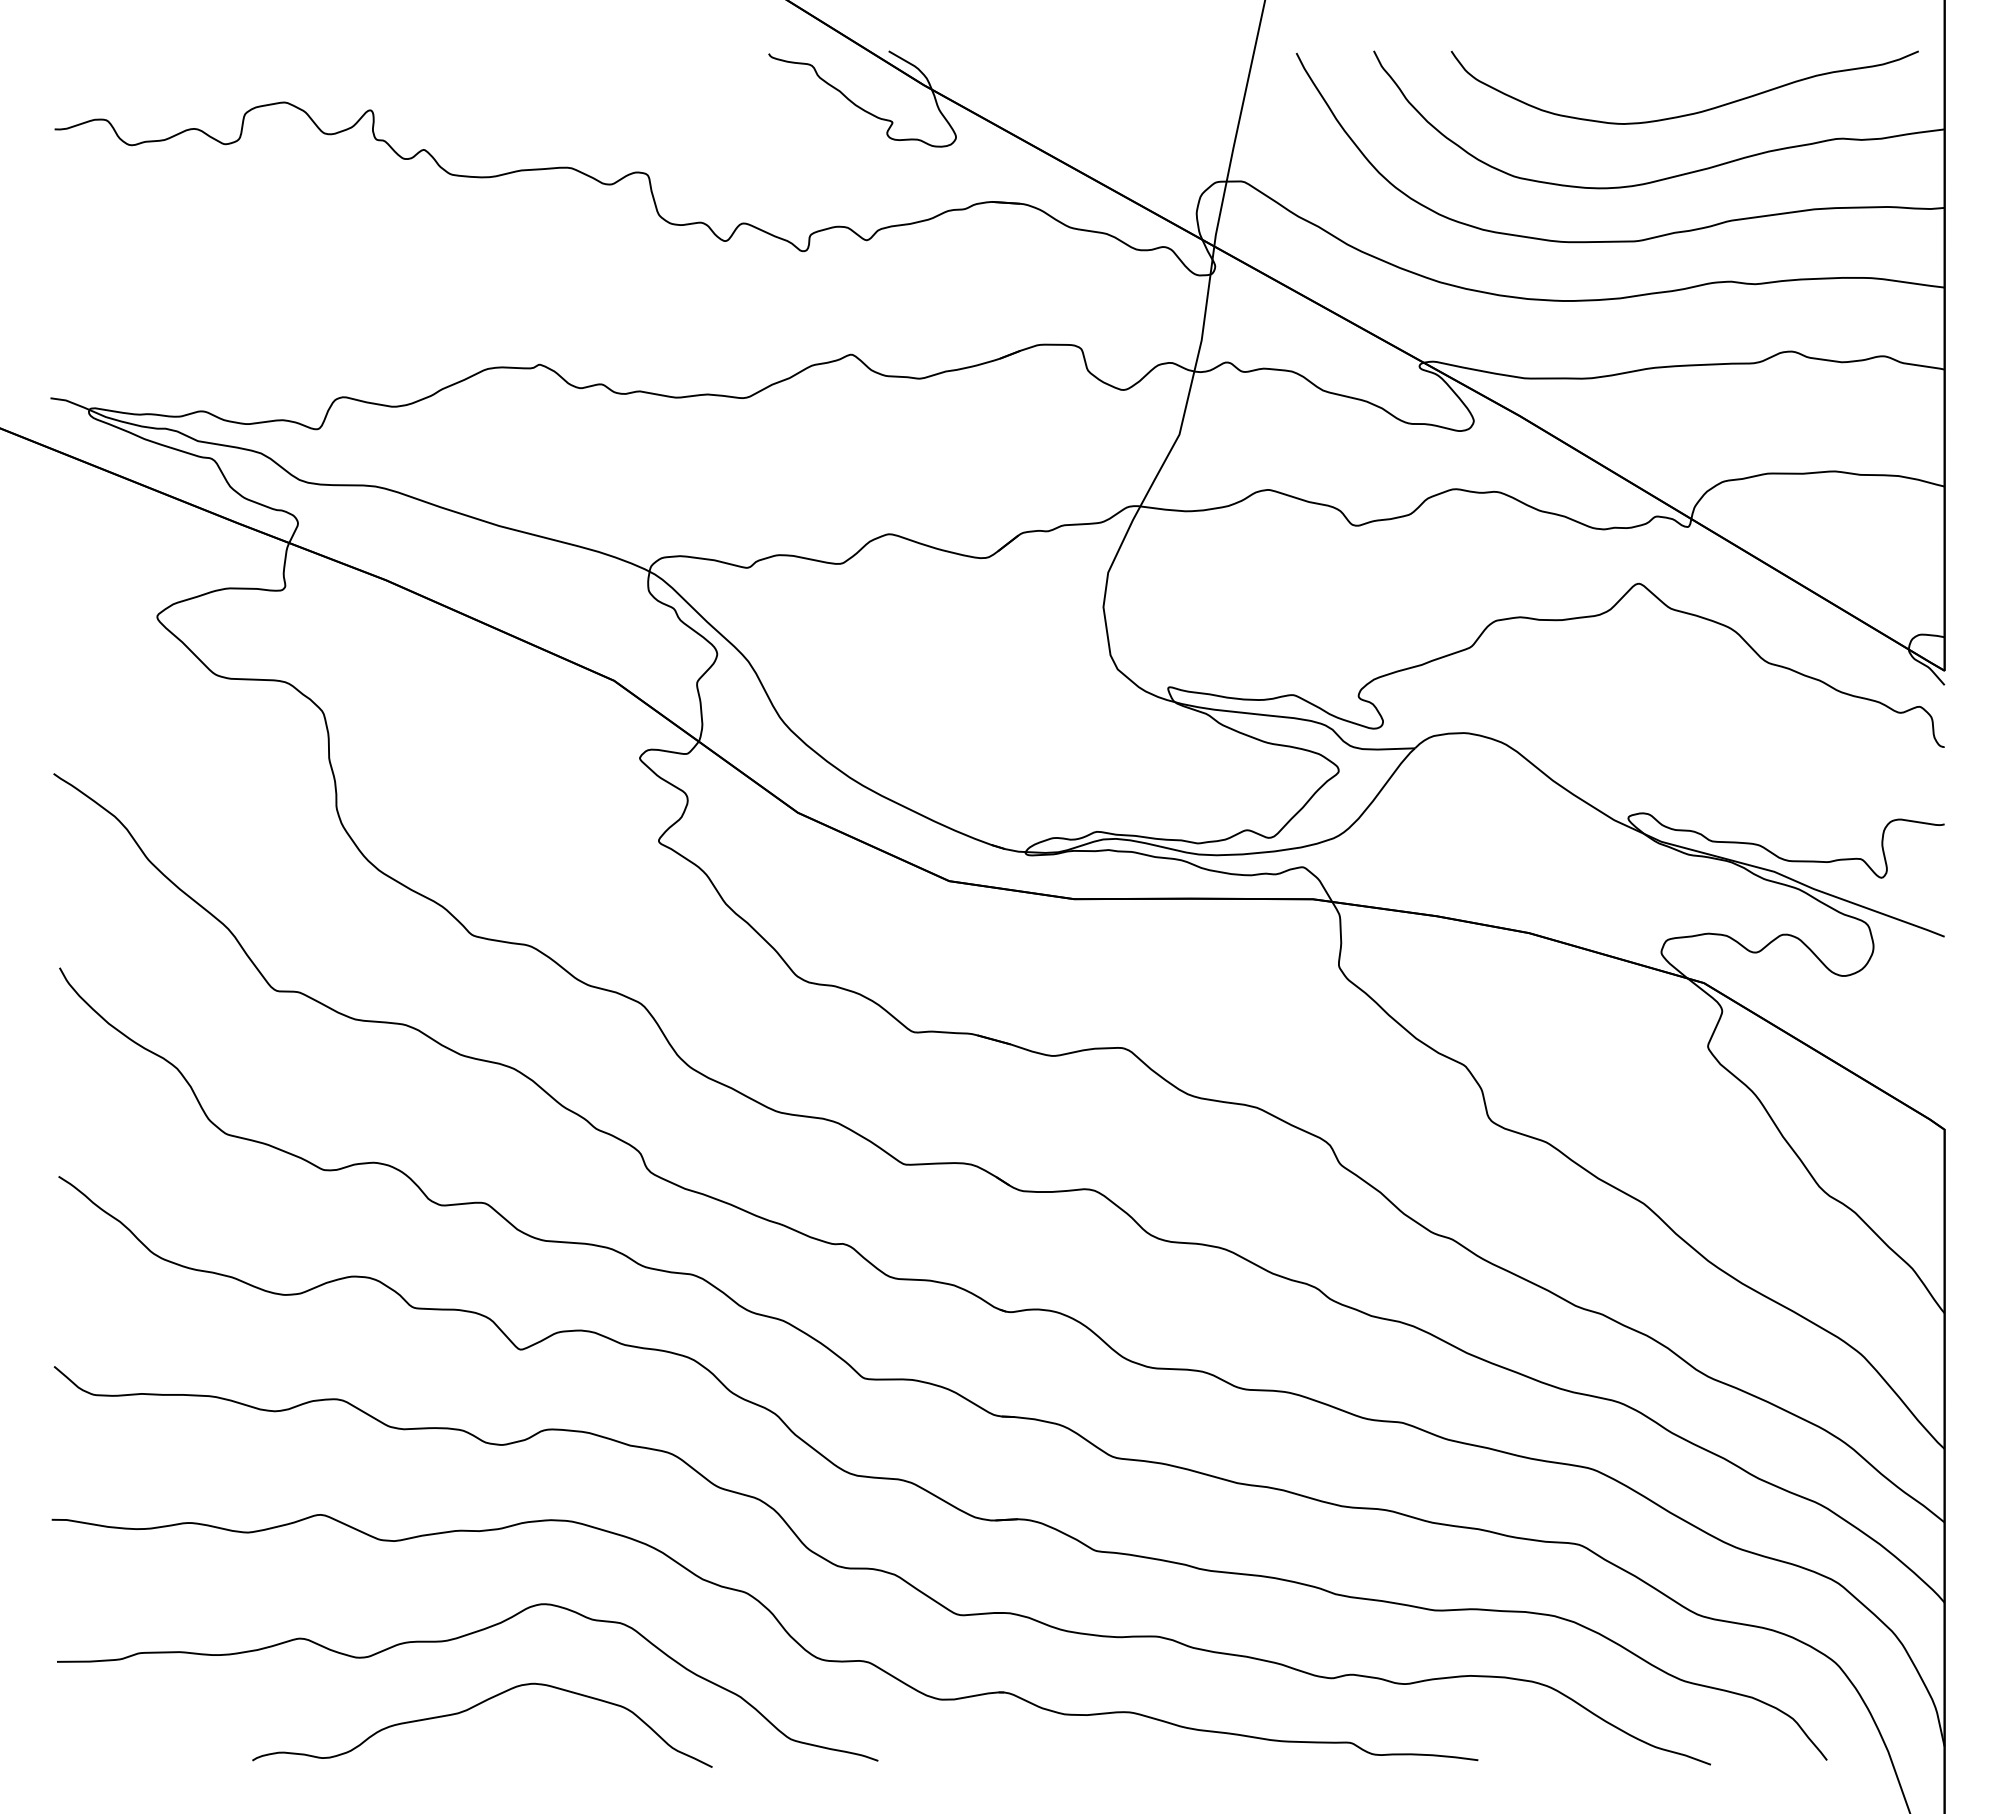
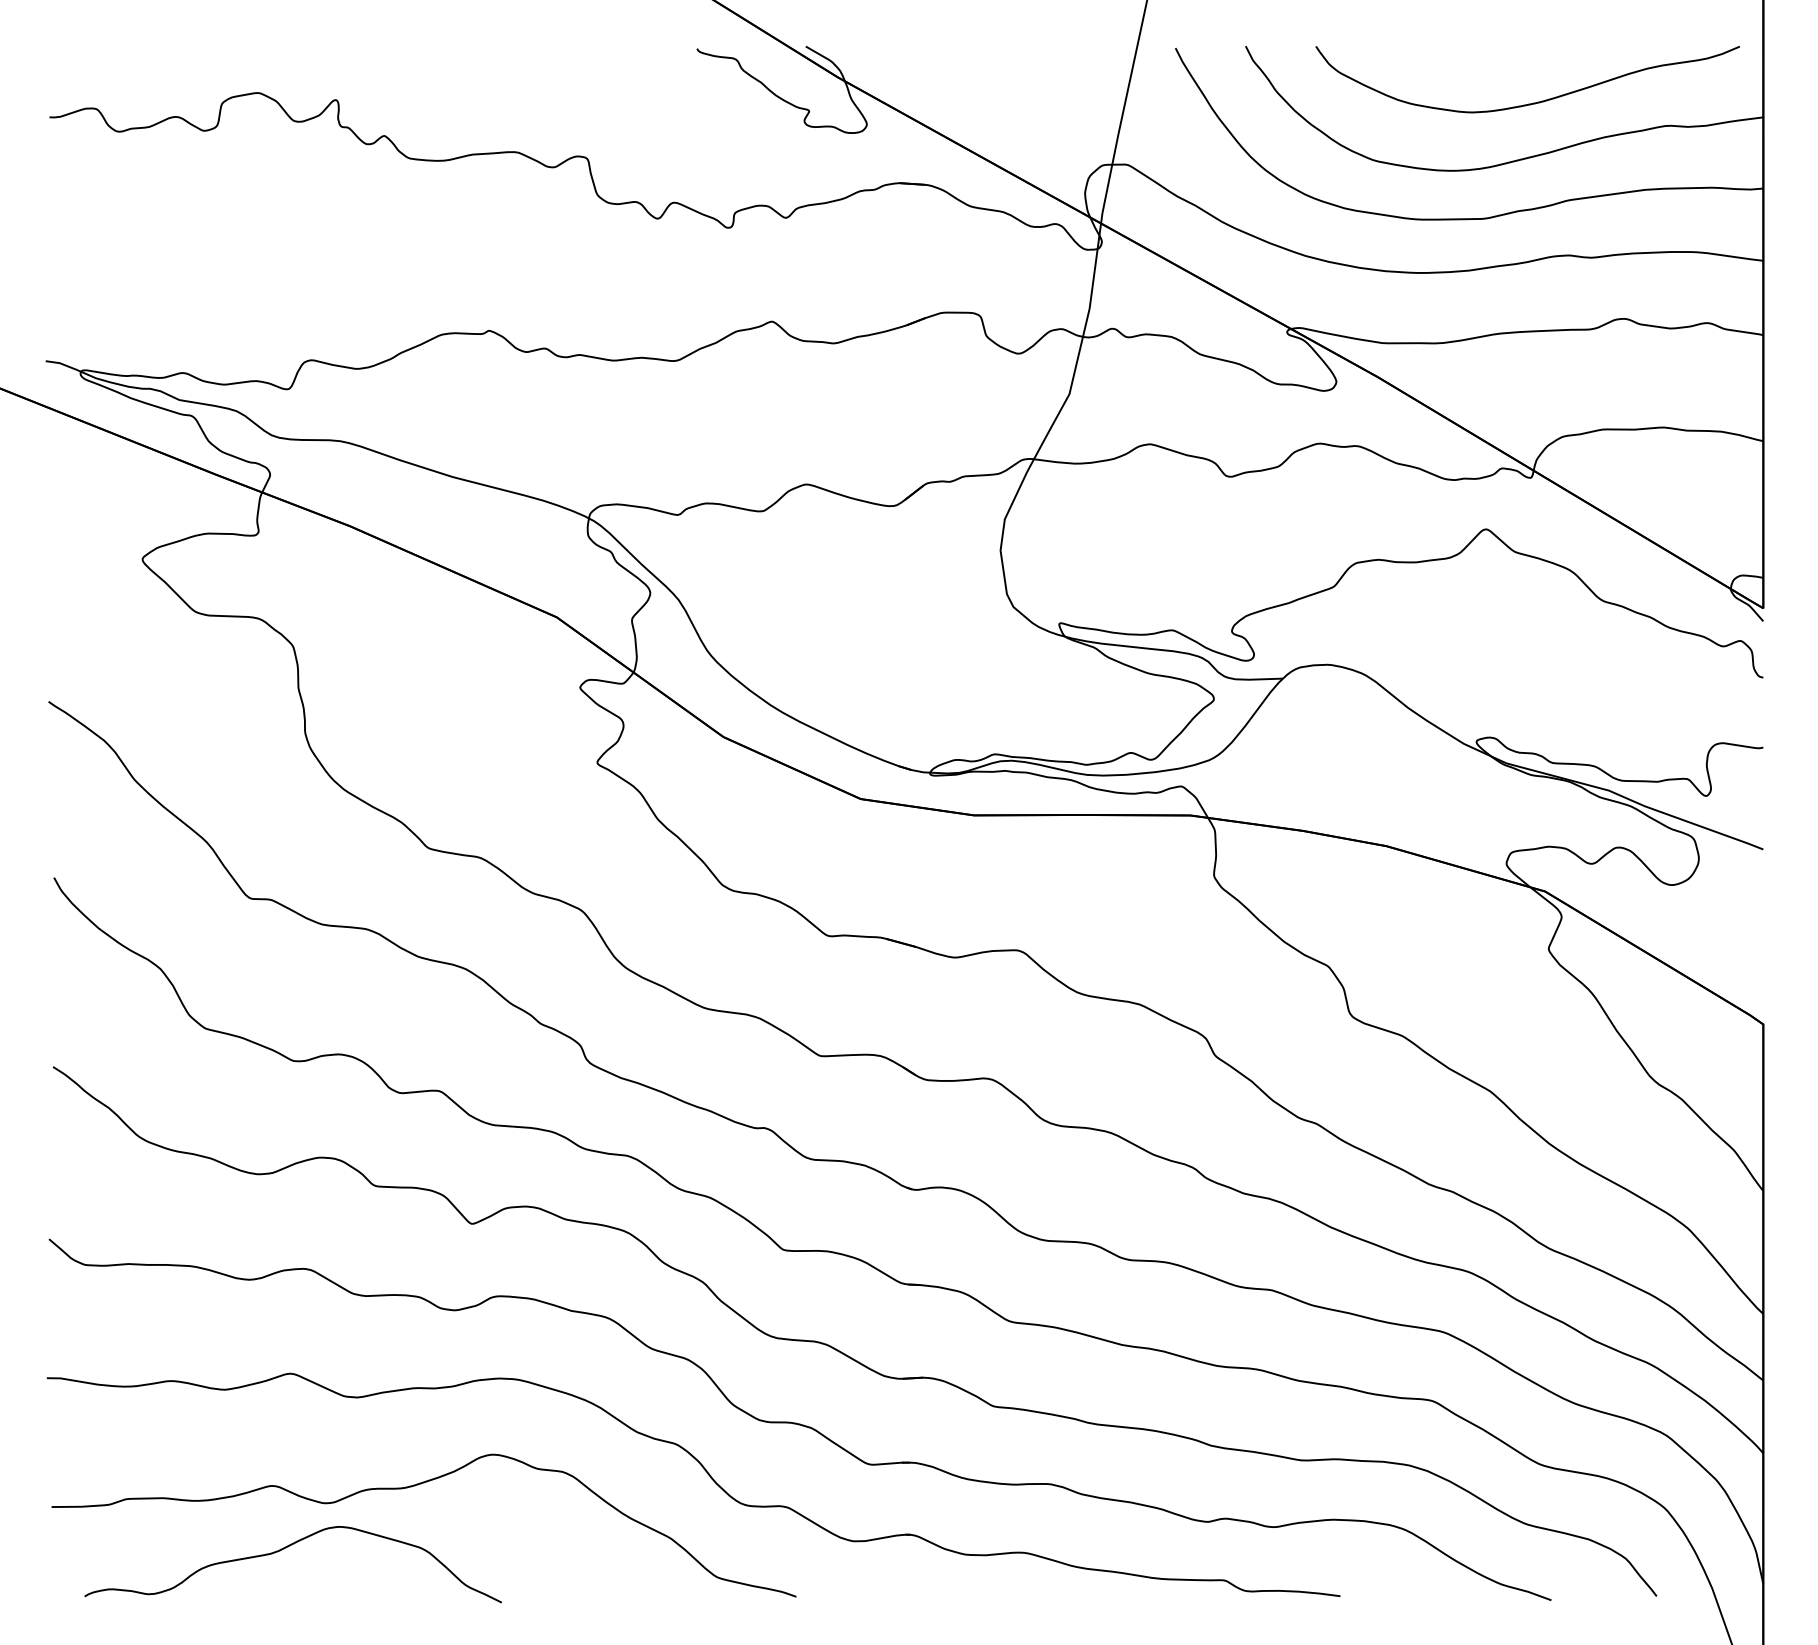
curve: (474, 1707) -> (286, 1548), moved

